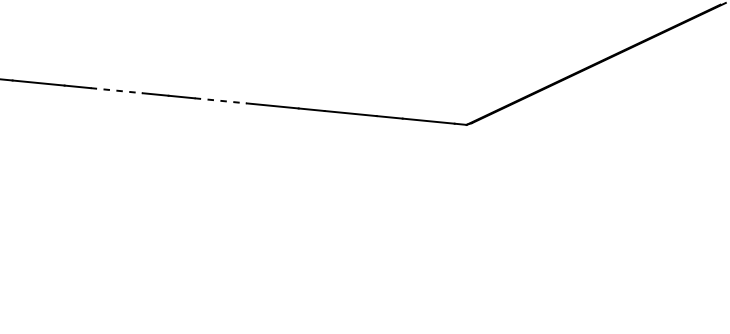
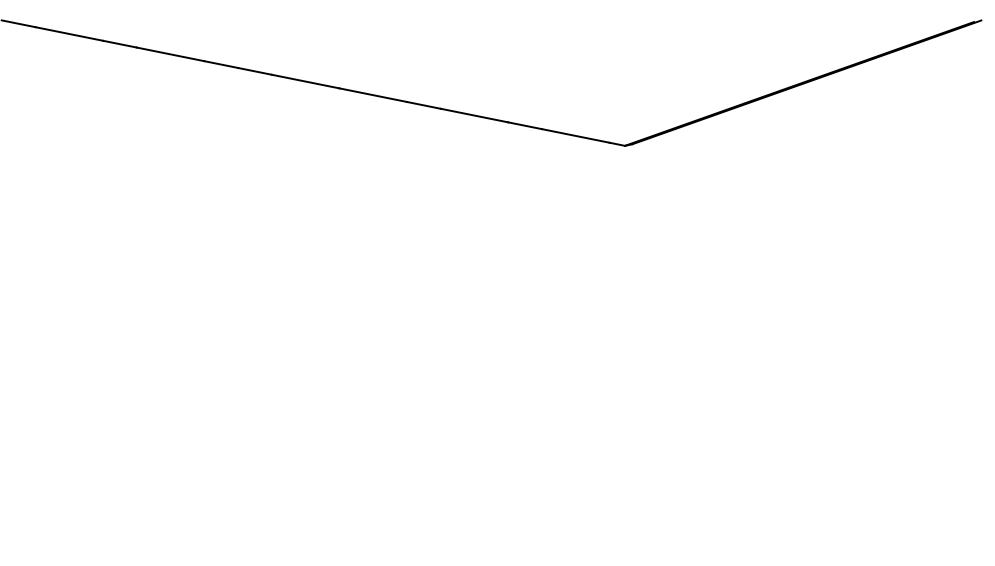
line: (117, 90) -> (171, 54), dashed -> solid
line: (221, 100) -> (306, 81), dashed -> solid

